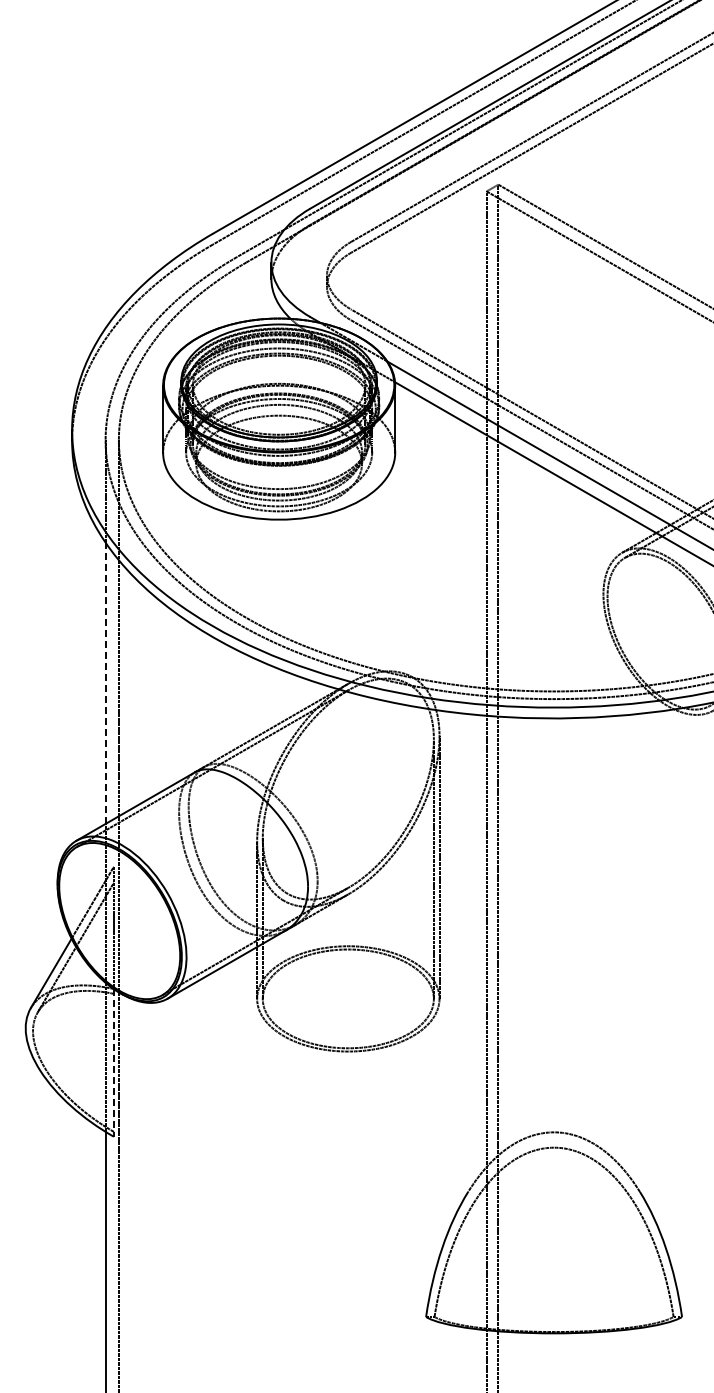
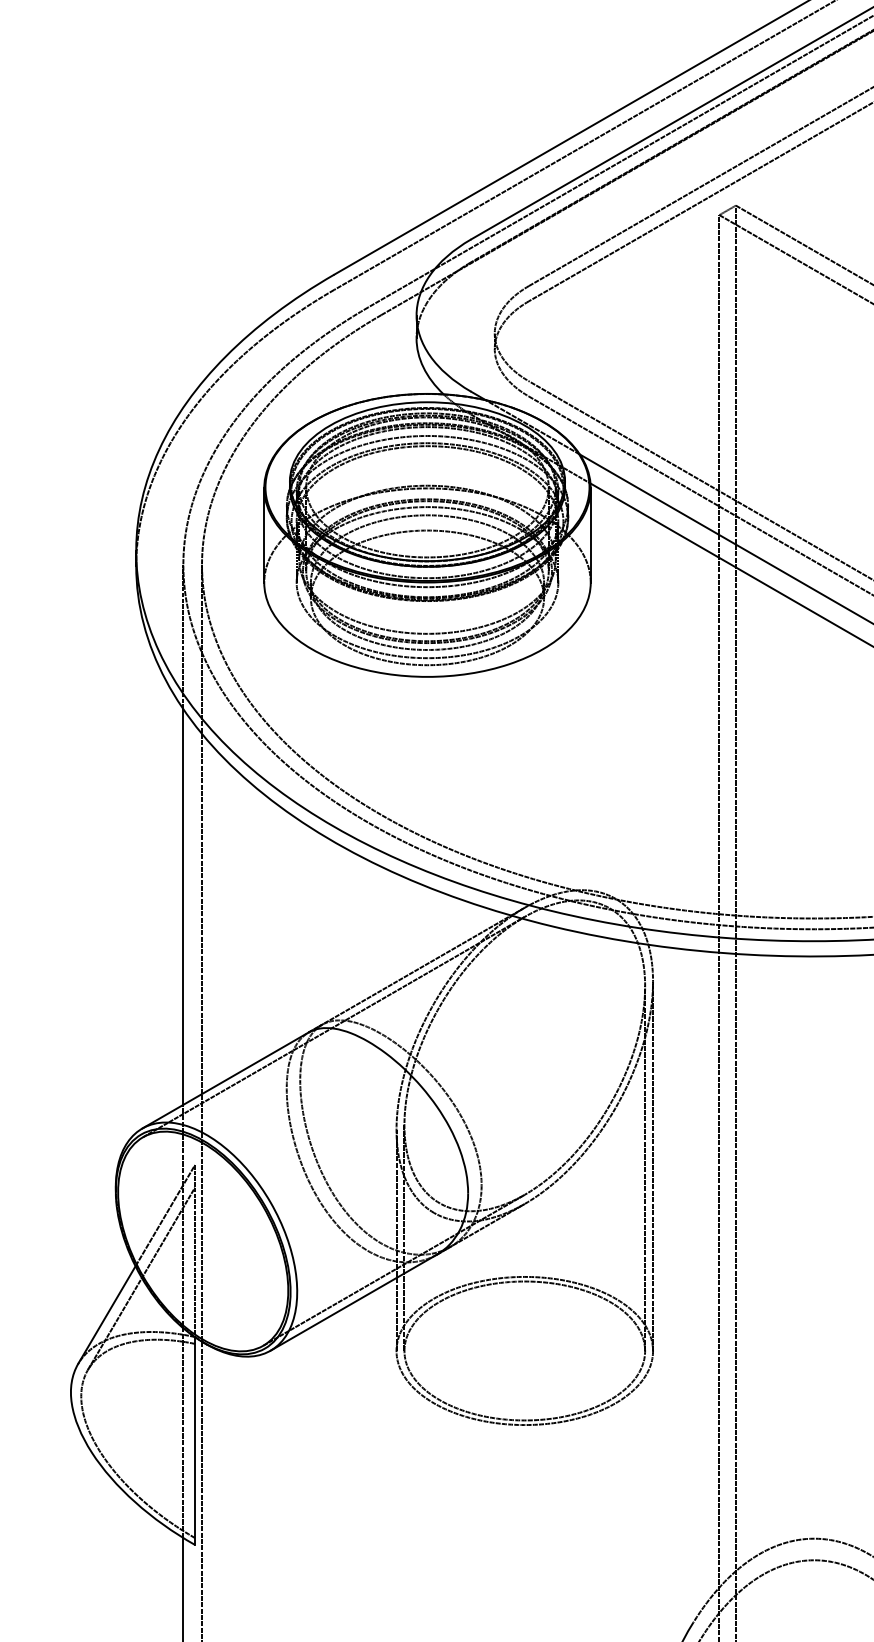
line: (105, 683) -> (183, 907), dashed -> solid
line: (113, 1062) -> (194, 1440), dashed -> solid

